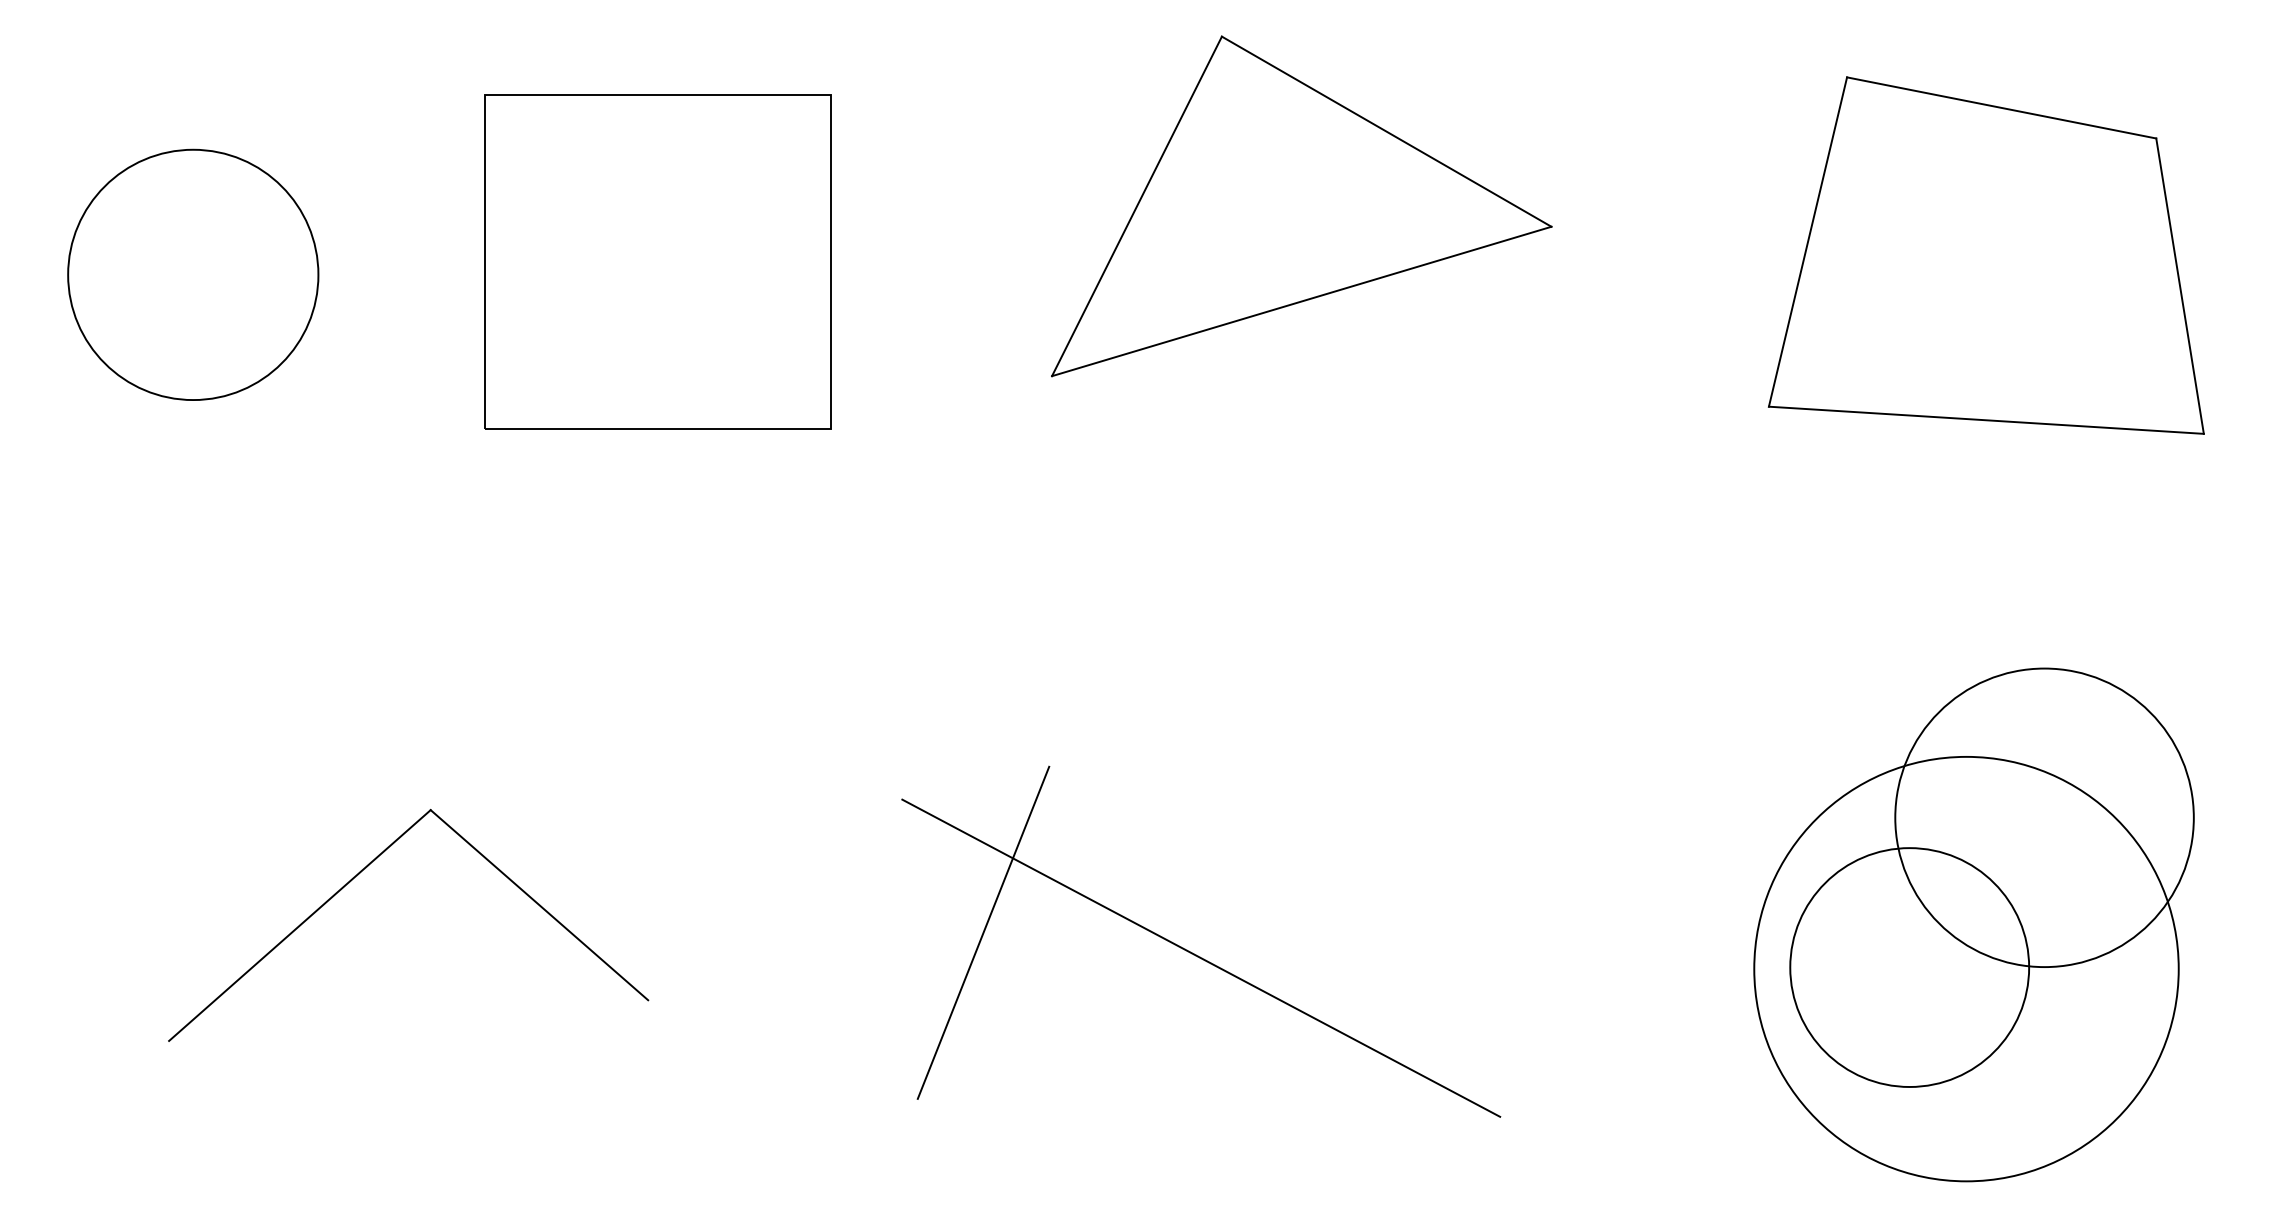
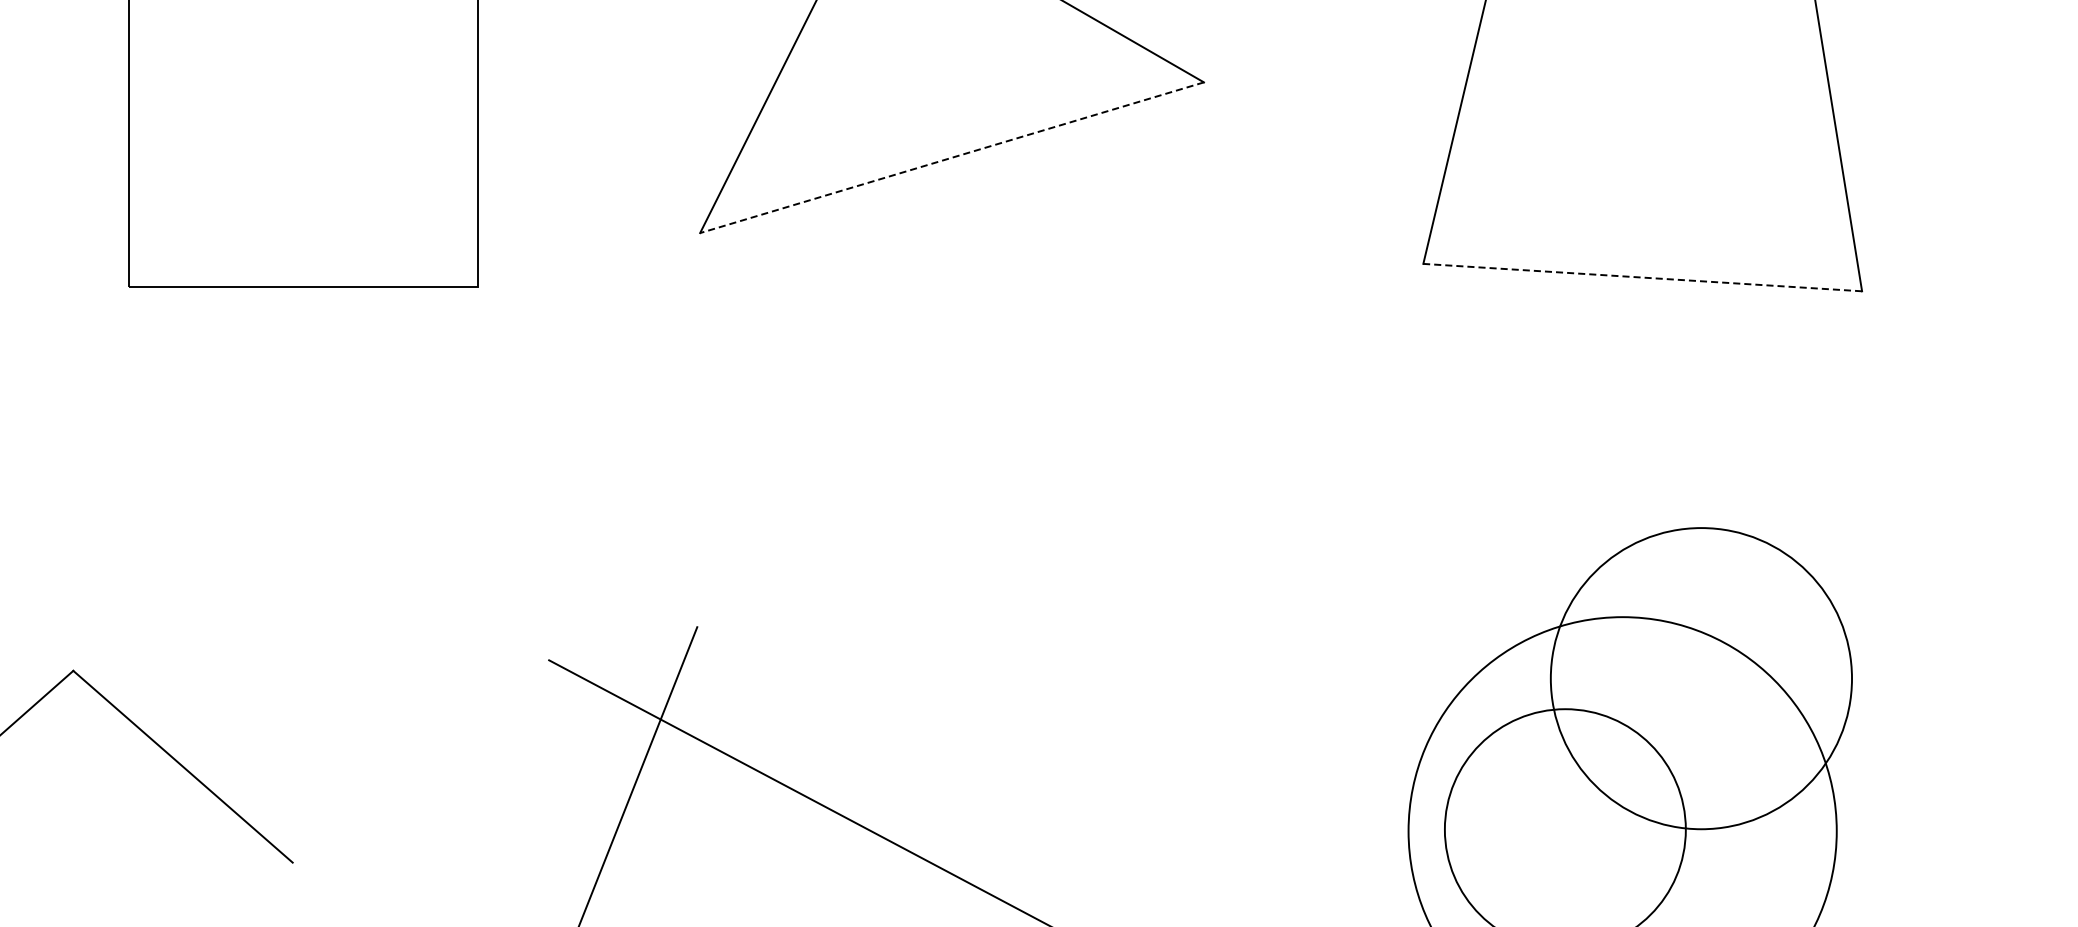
line: (1301, 301) -> (951, 157), solid -> dashed
line: (1986, 420) -> (1642, 277), solid -> dashed

